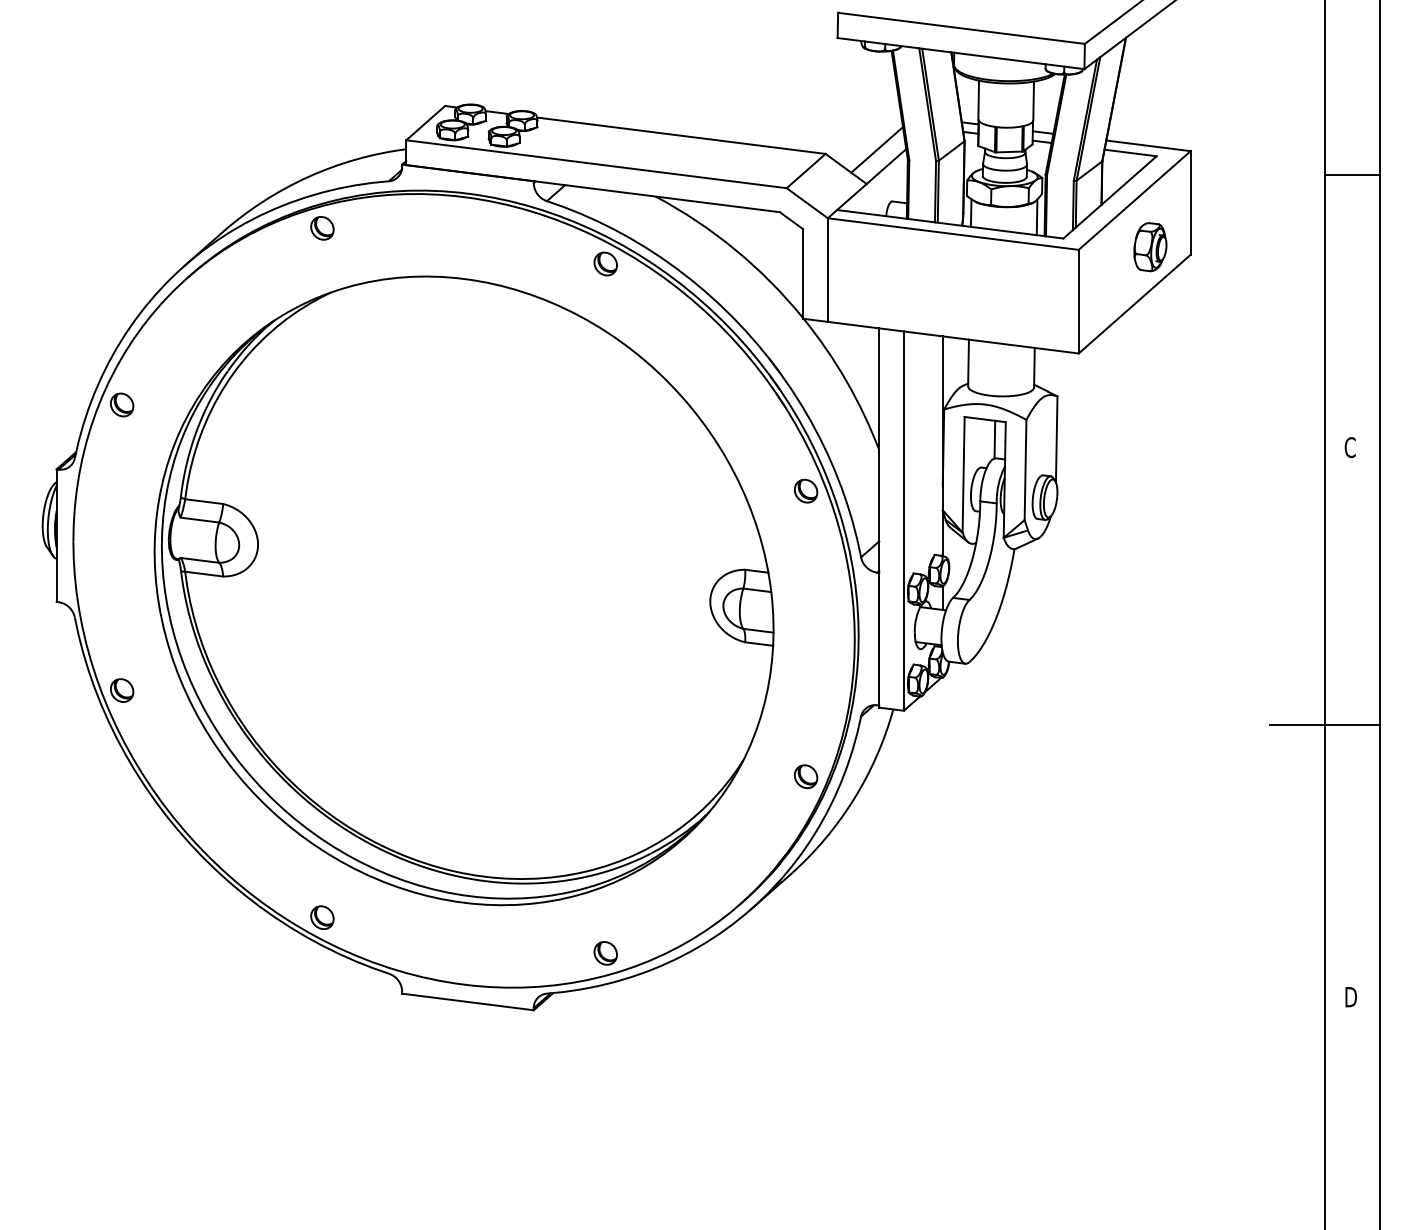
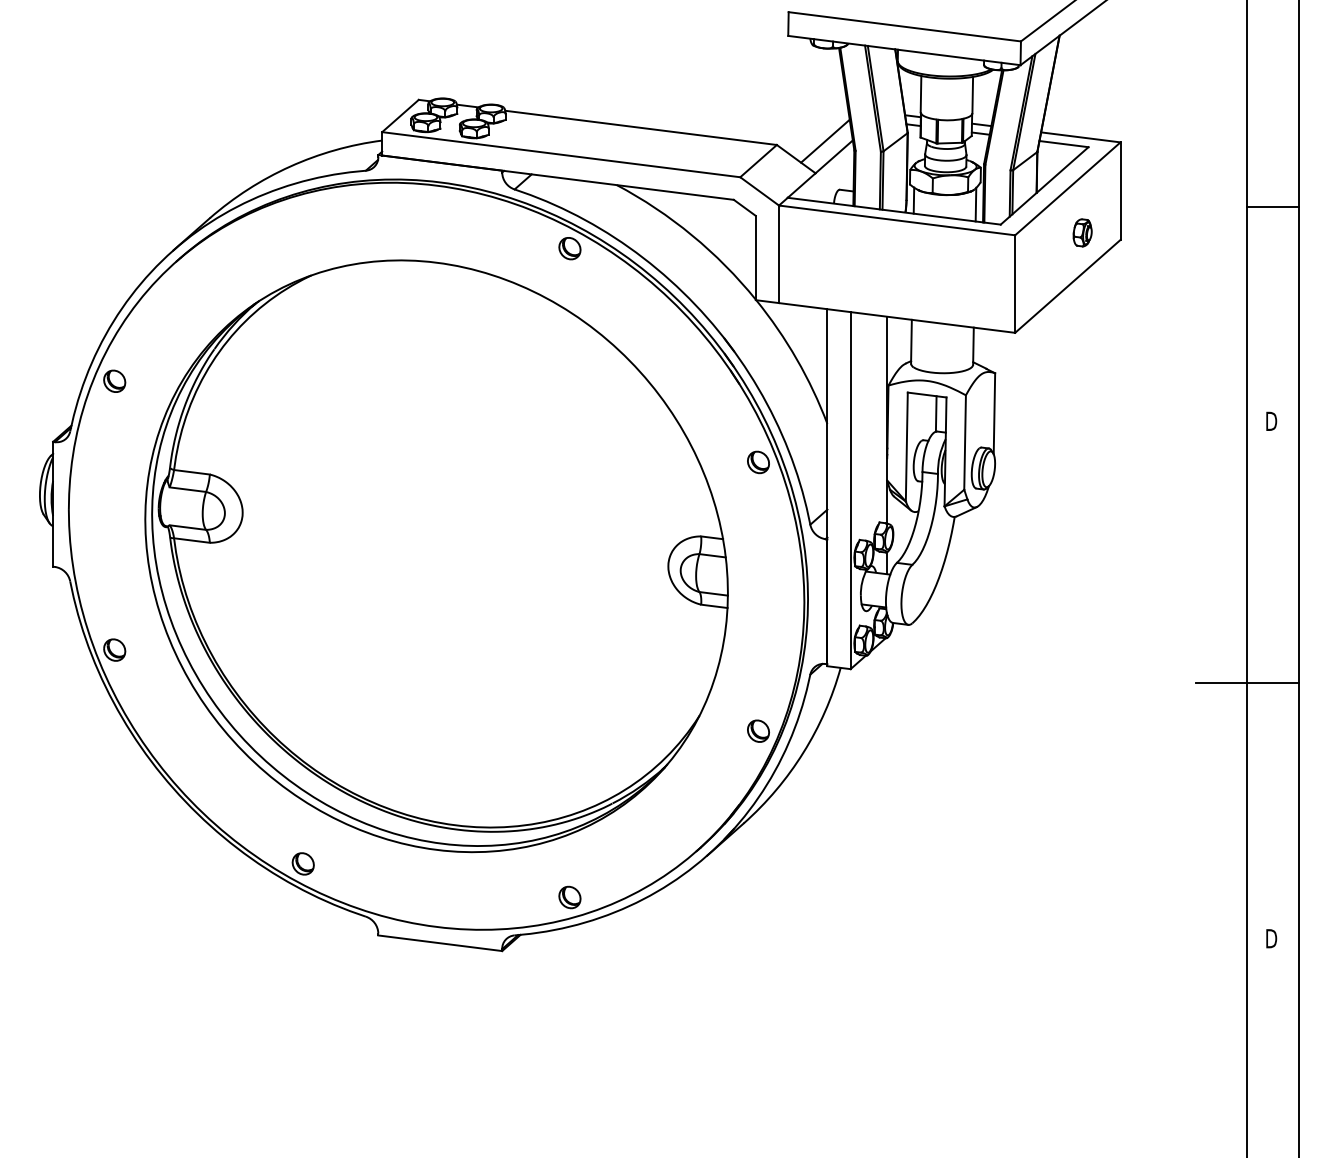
line: (1352, 175) -> (1272, 206), moved
part: (322, 228) -> (303, 215), removed
part: (1150, 247) -> (1082, 233), size x0.6
text: (1350, 447) -> (1270, 421), C -> D

